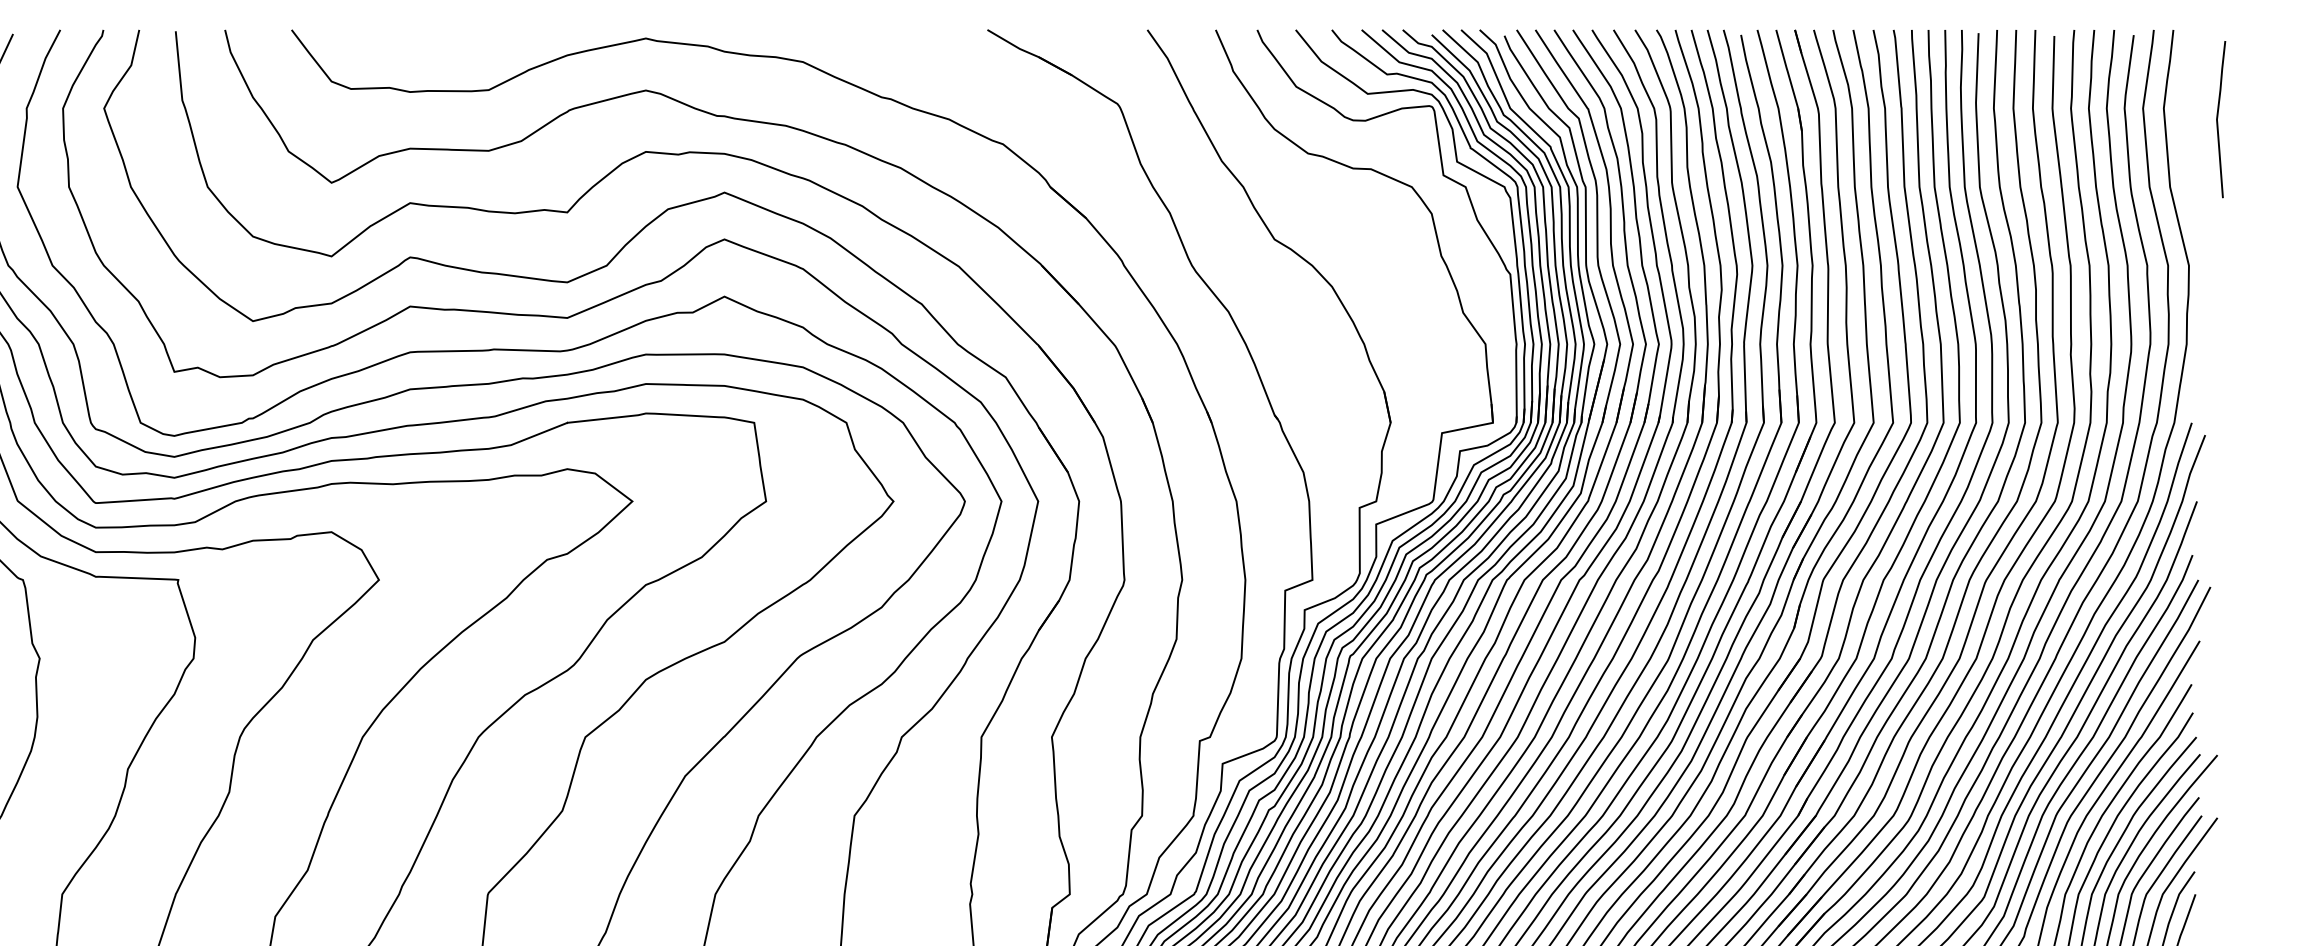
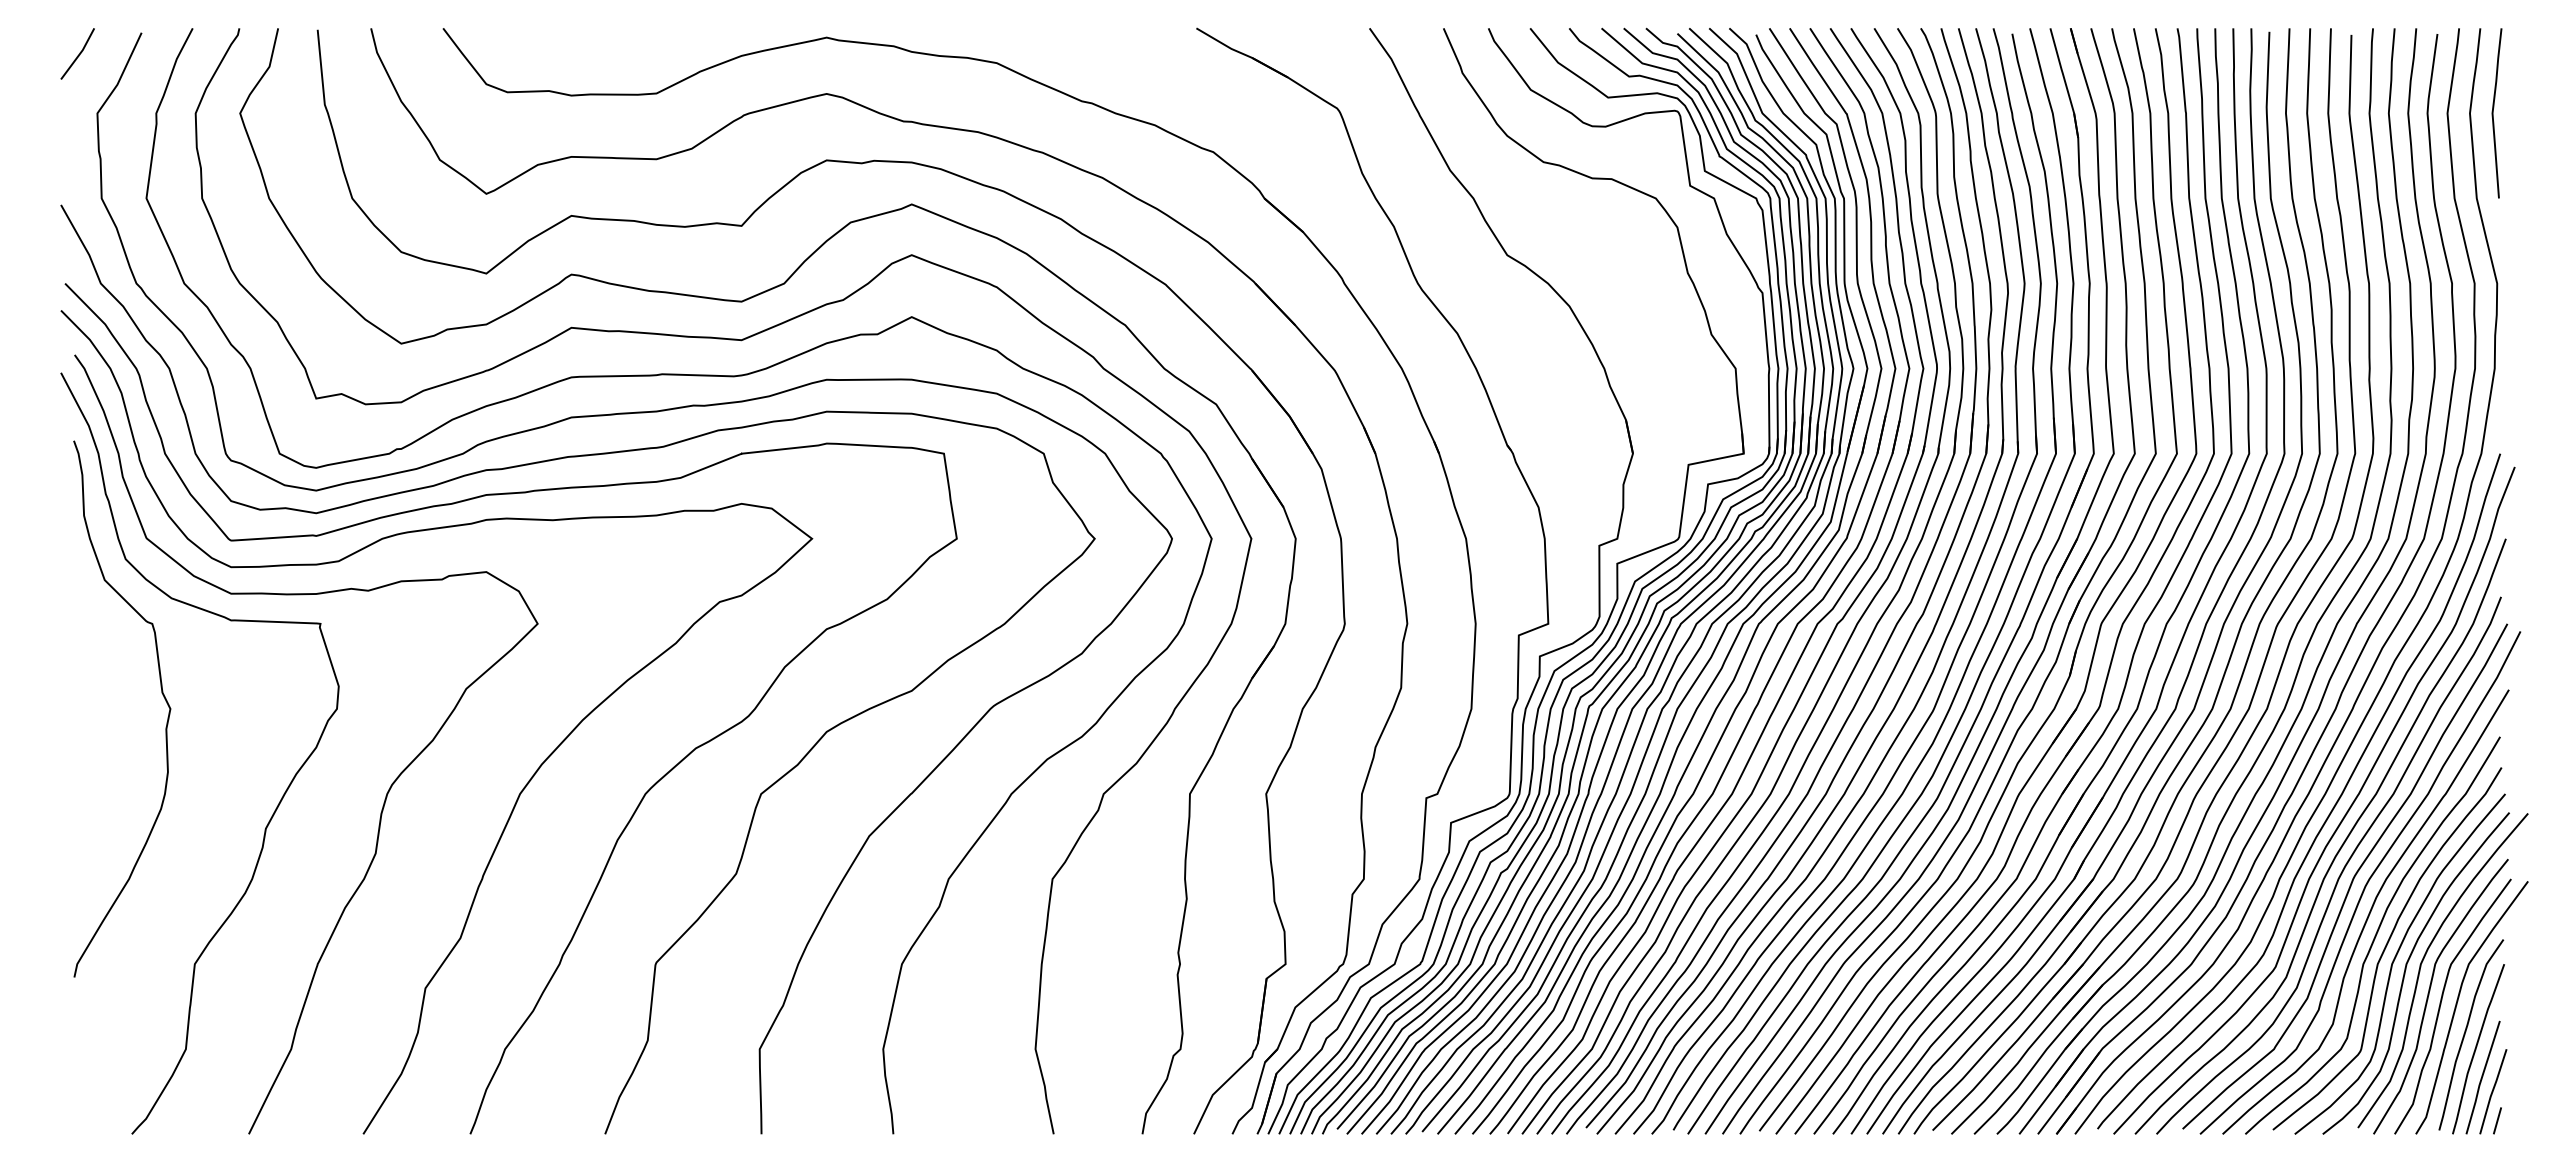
curve: (2217, 119) -> (2493, 113), moved

